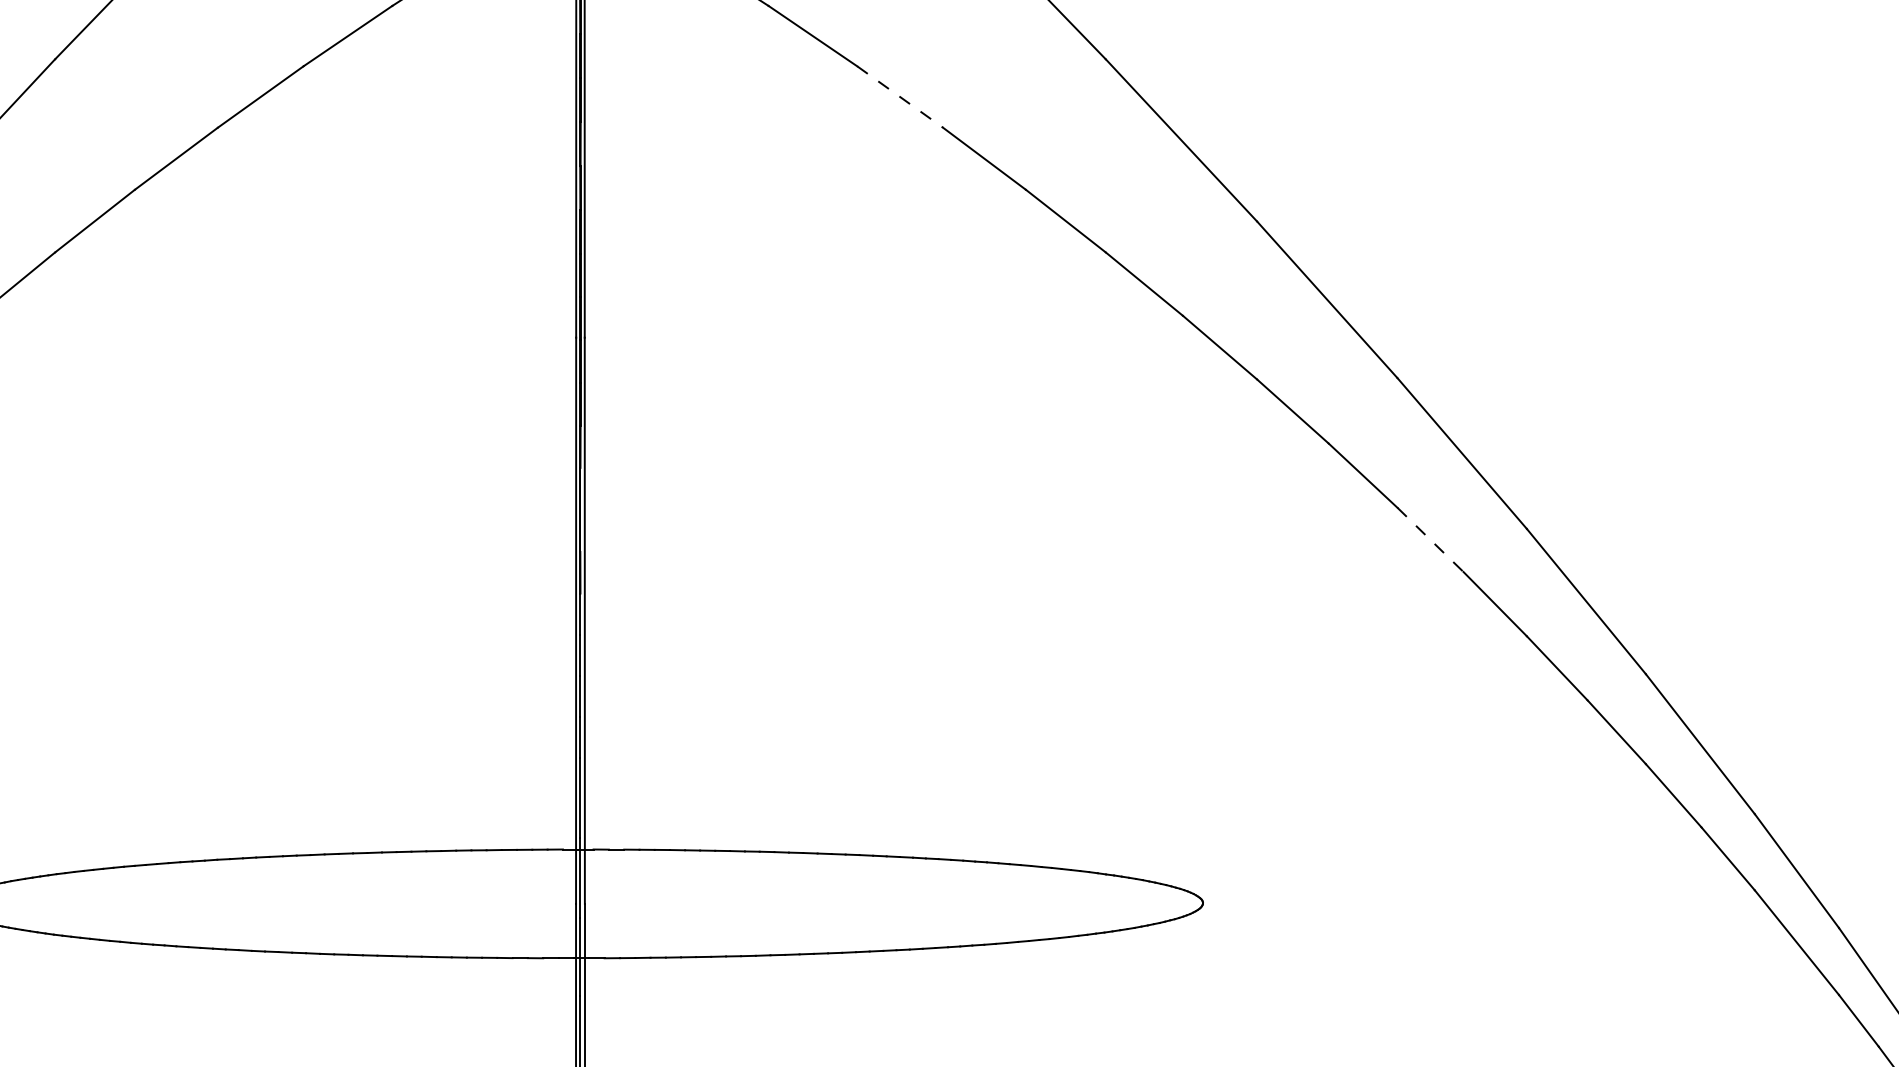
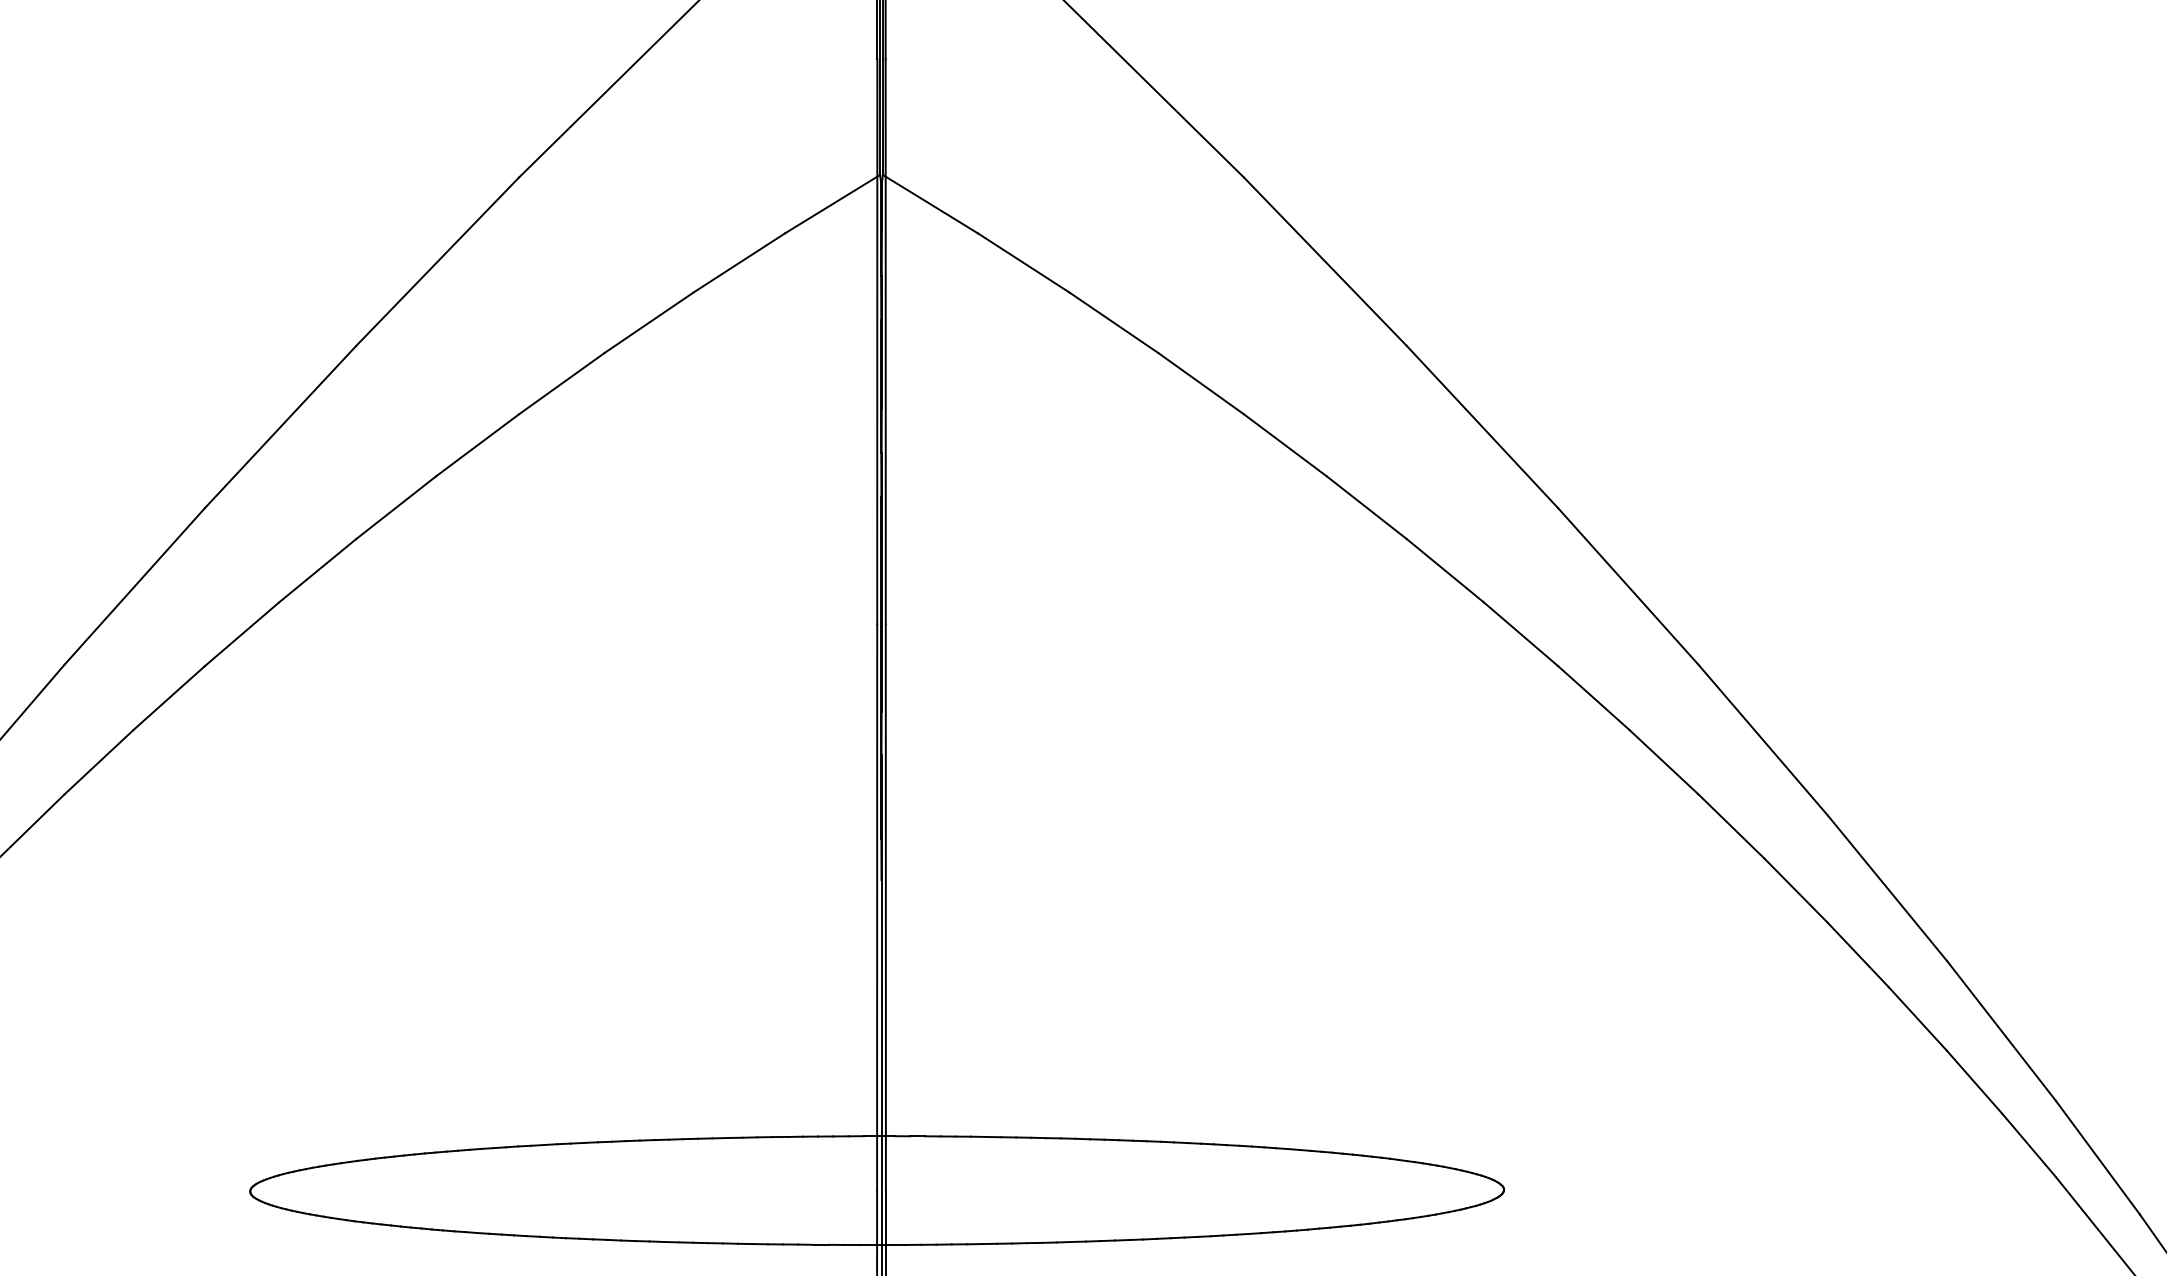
line: (900, 96) -> (1201, 383), dashed -> solid
line: (1430, 539) -> (1731, 826), dashed -> solid

